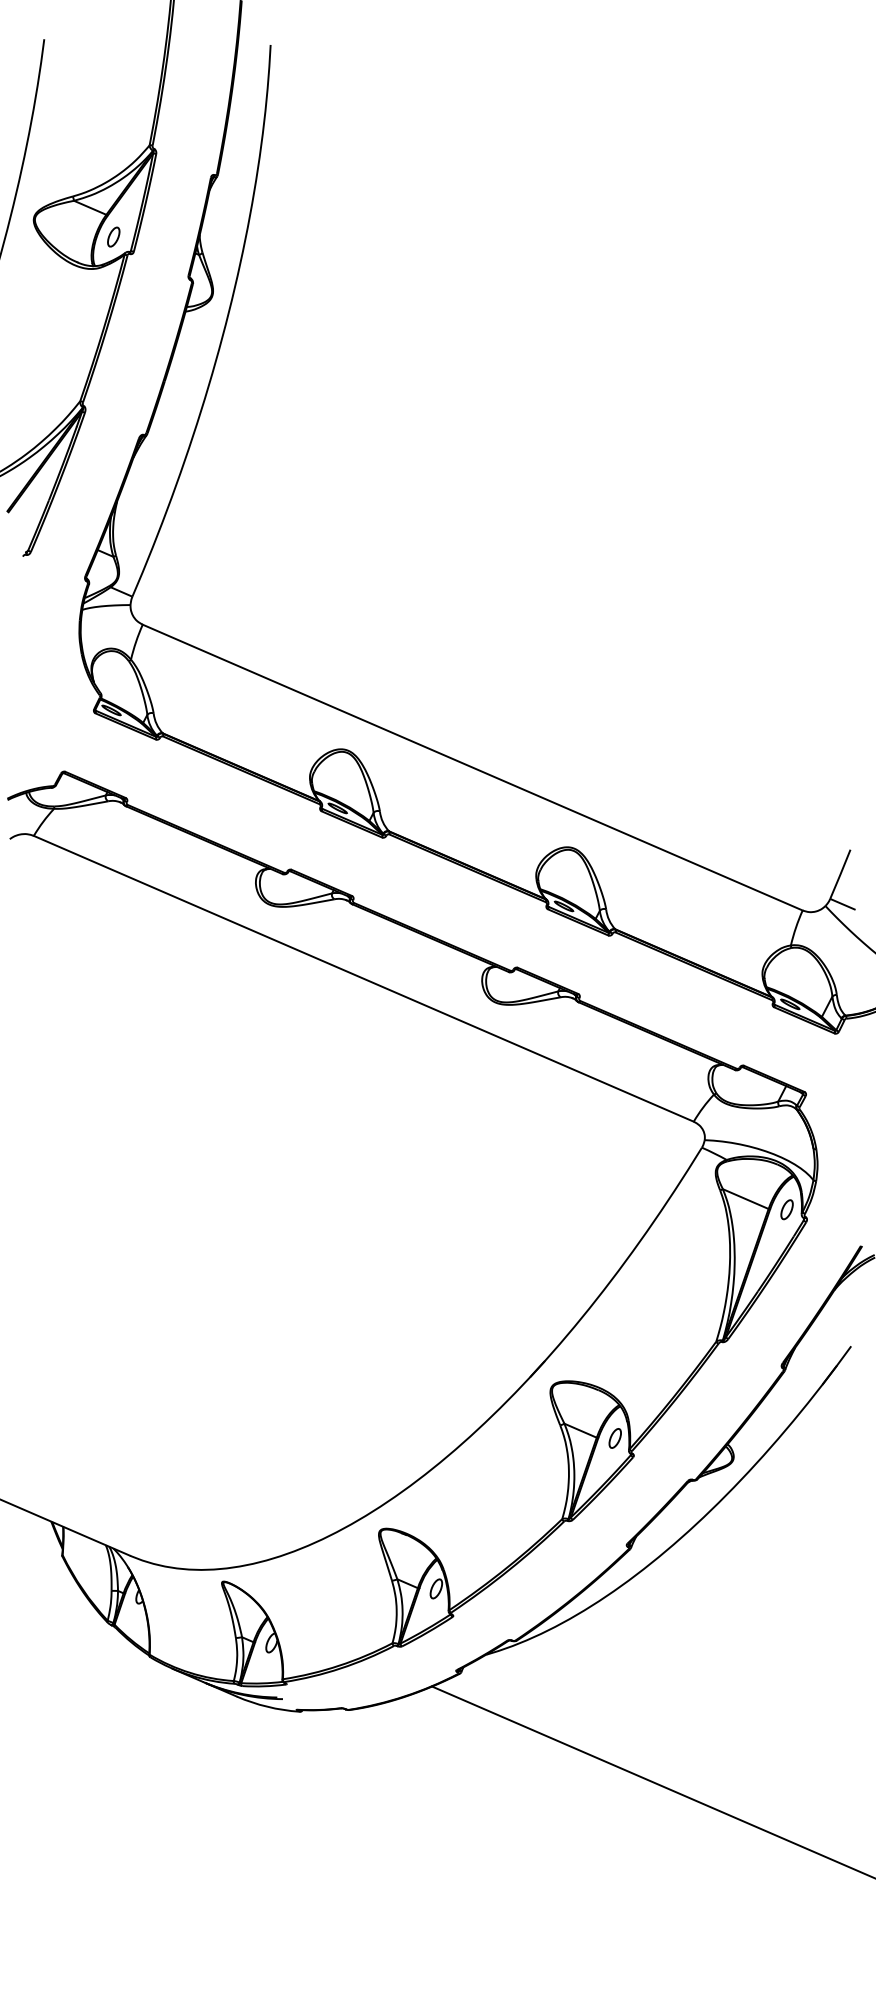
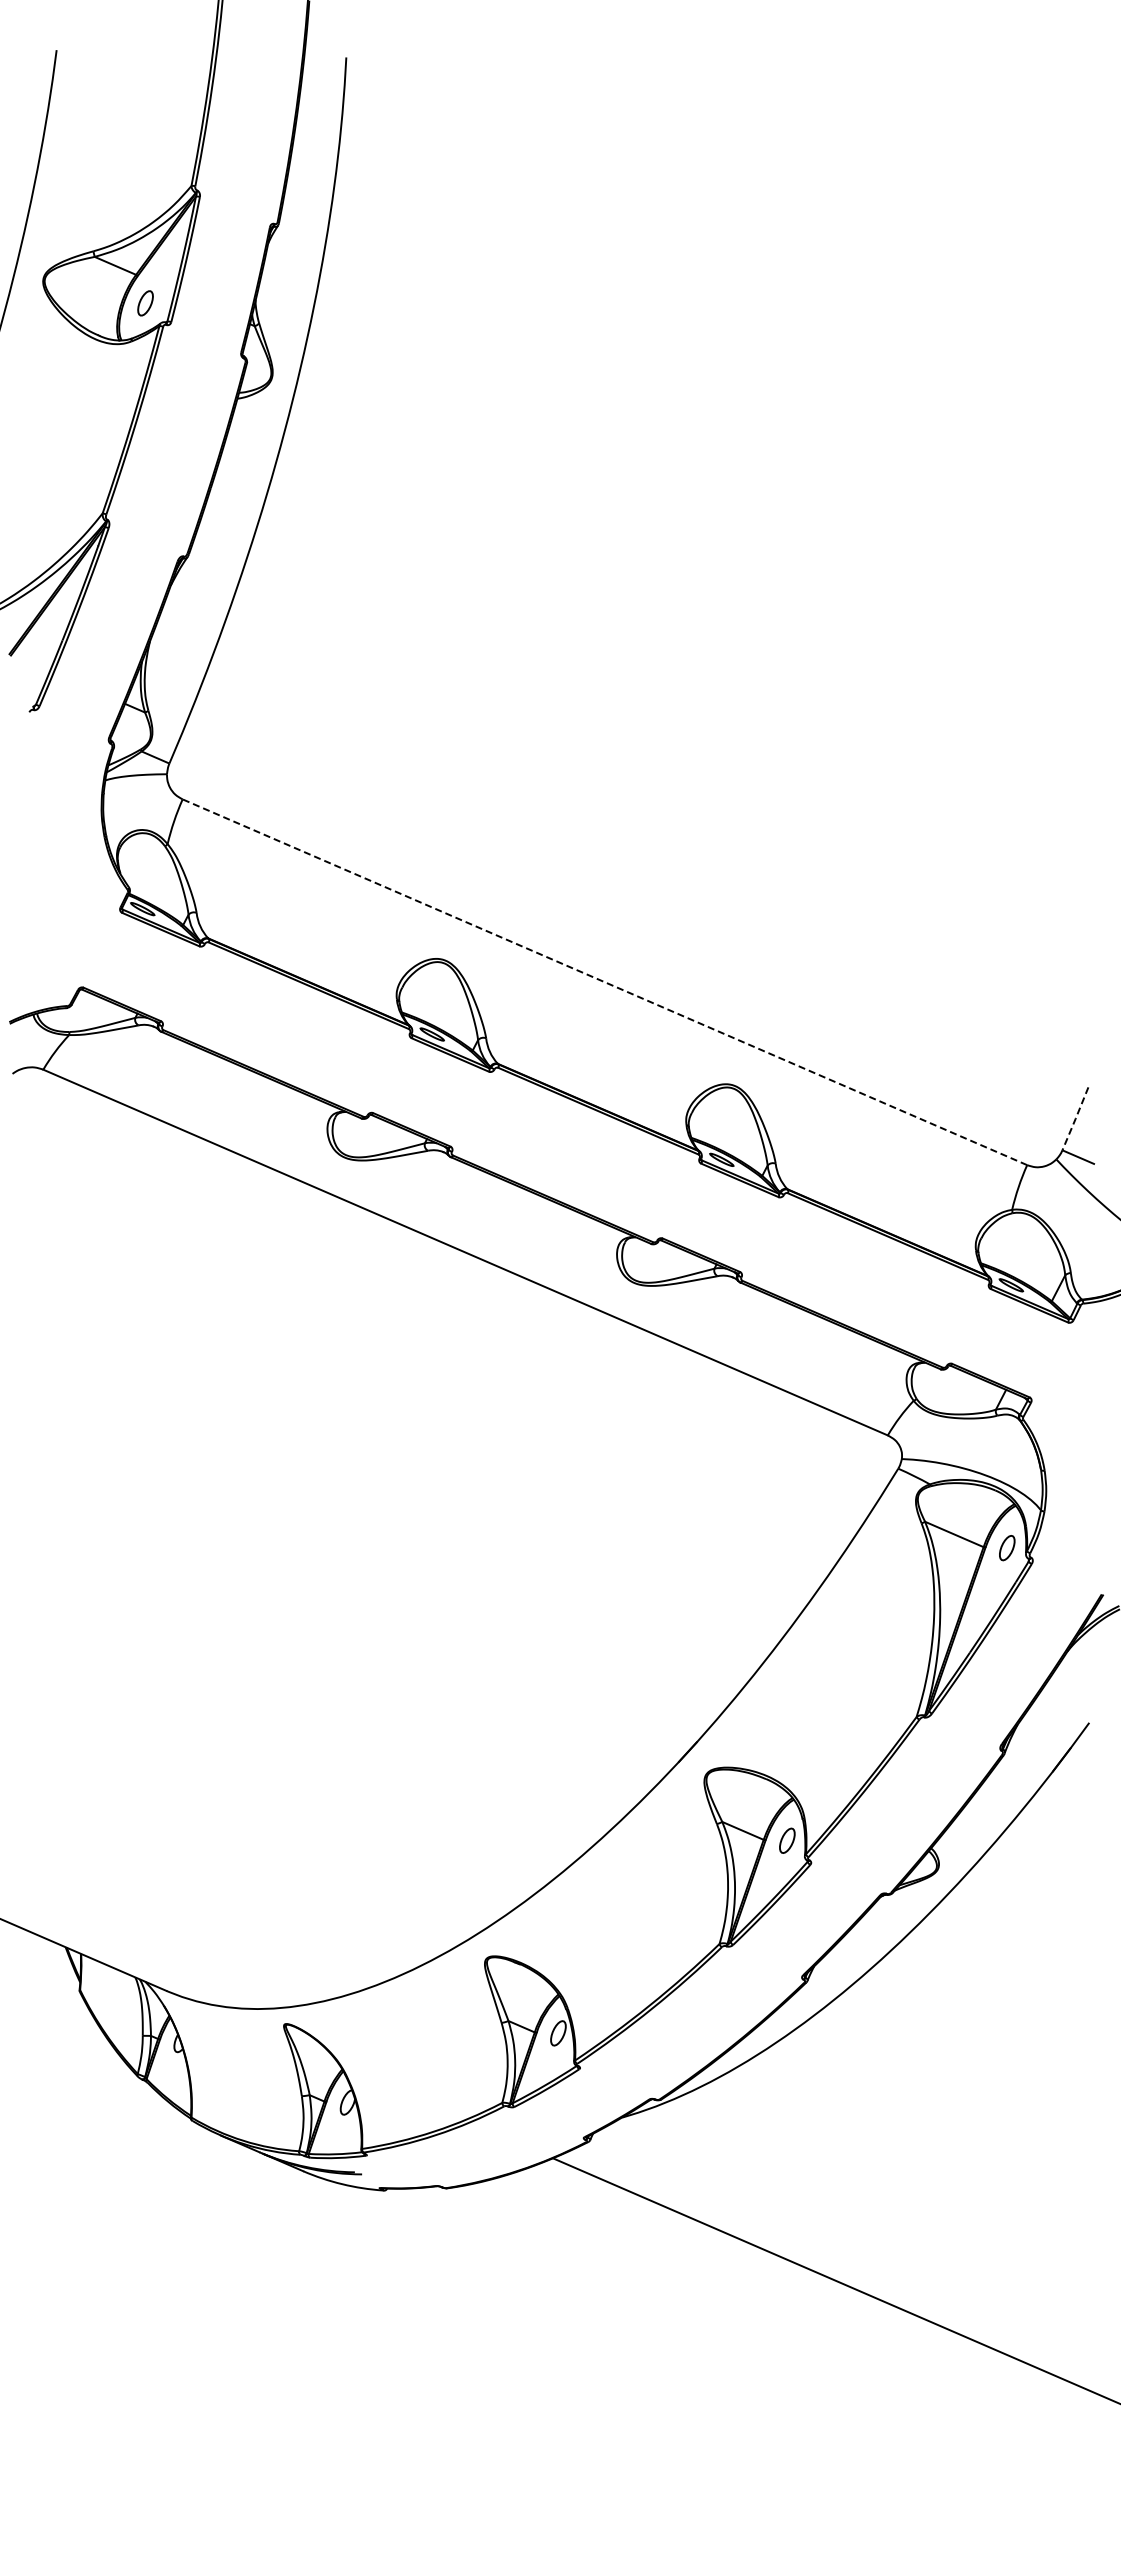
line: (472, 767) -> (604, 982), solid -> dashed
line: (840, 874) -> (1075, 1118), solid -> dashed

